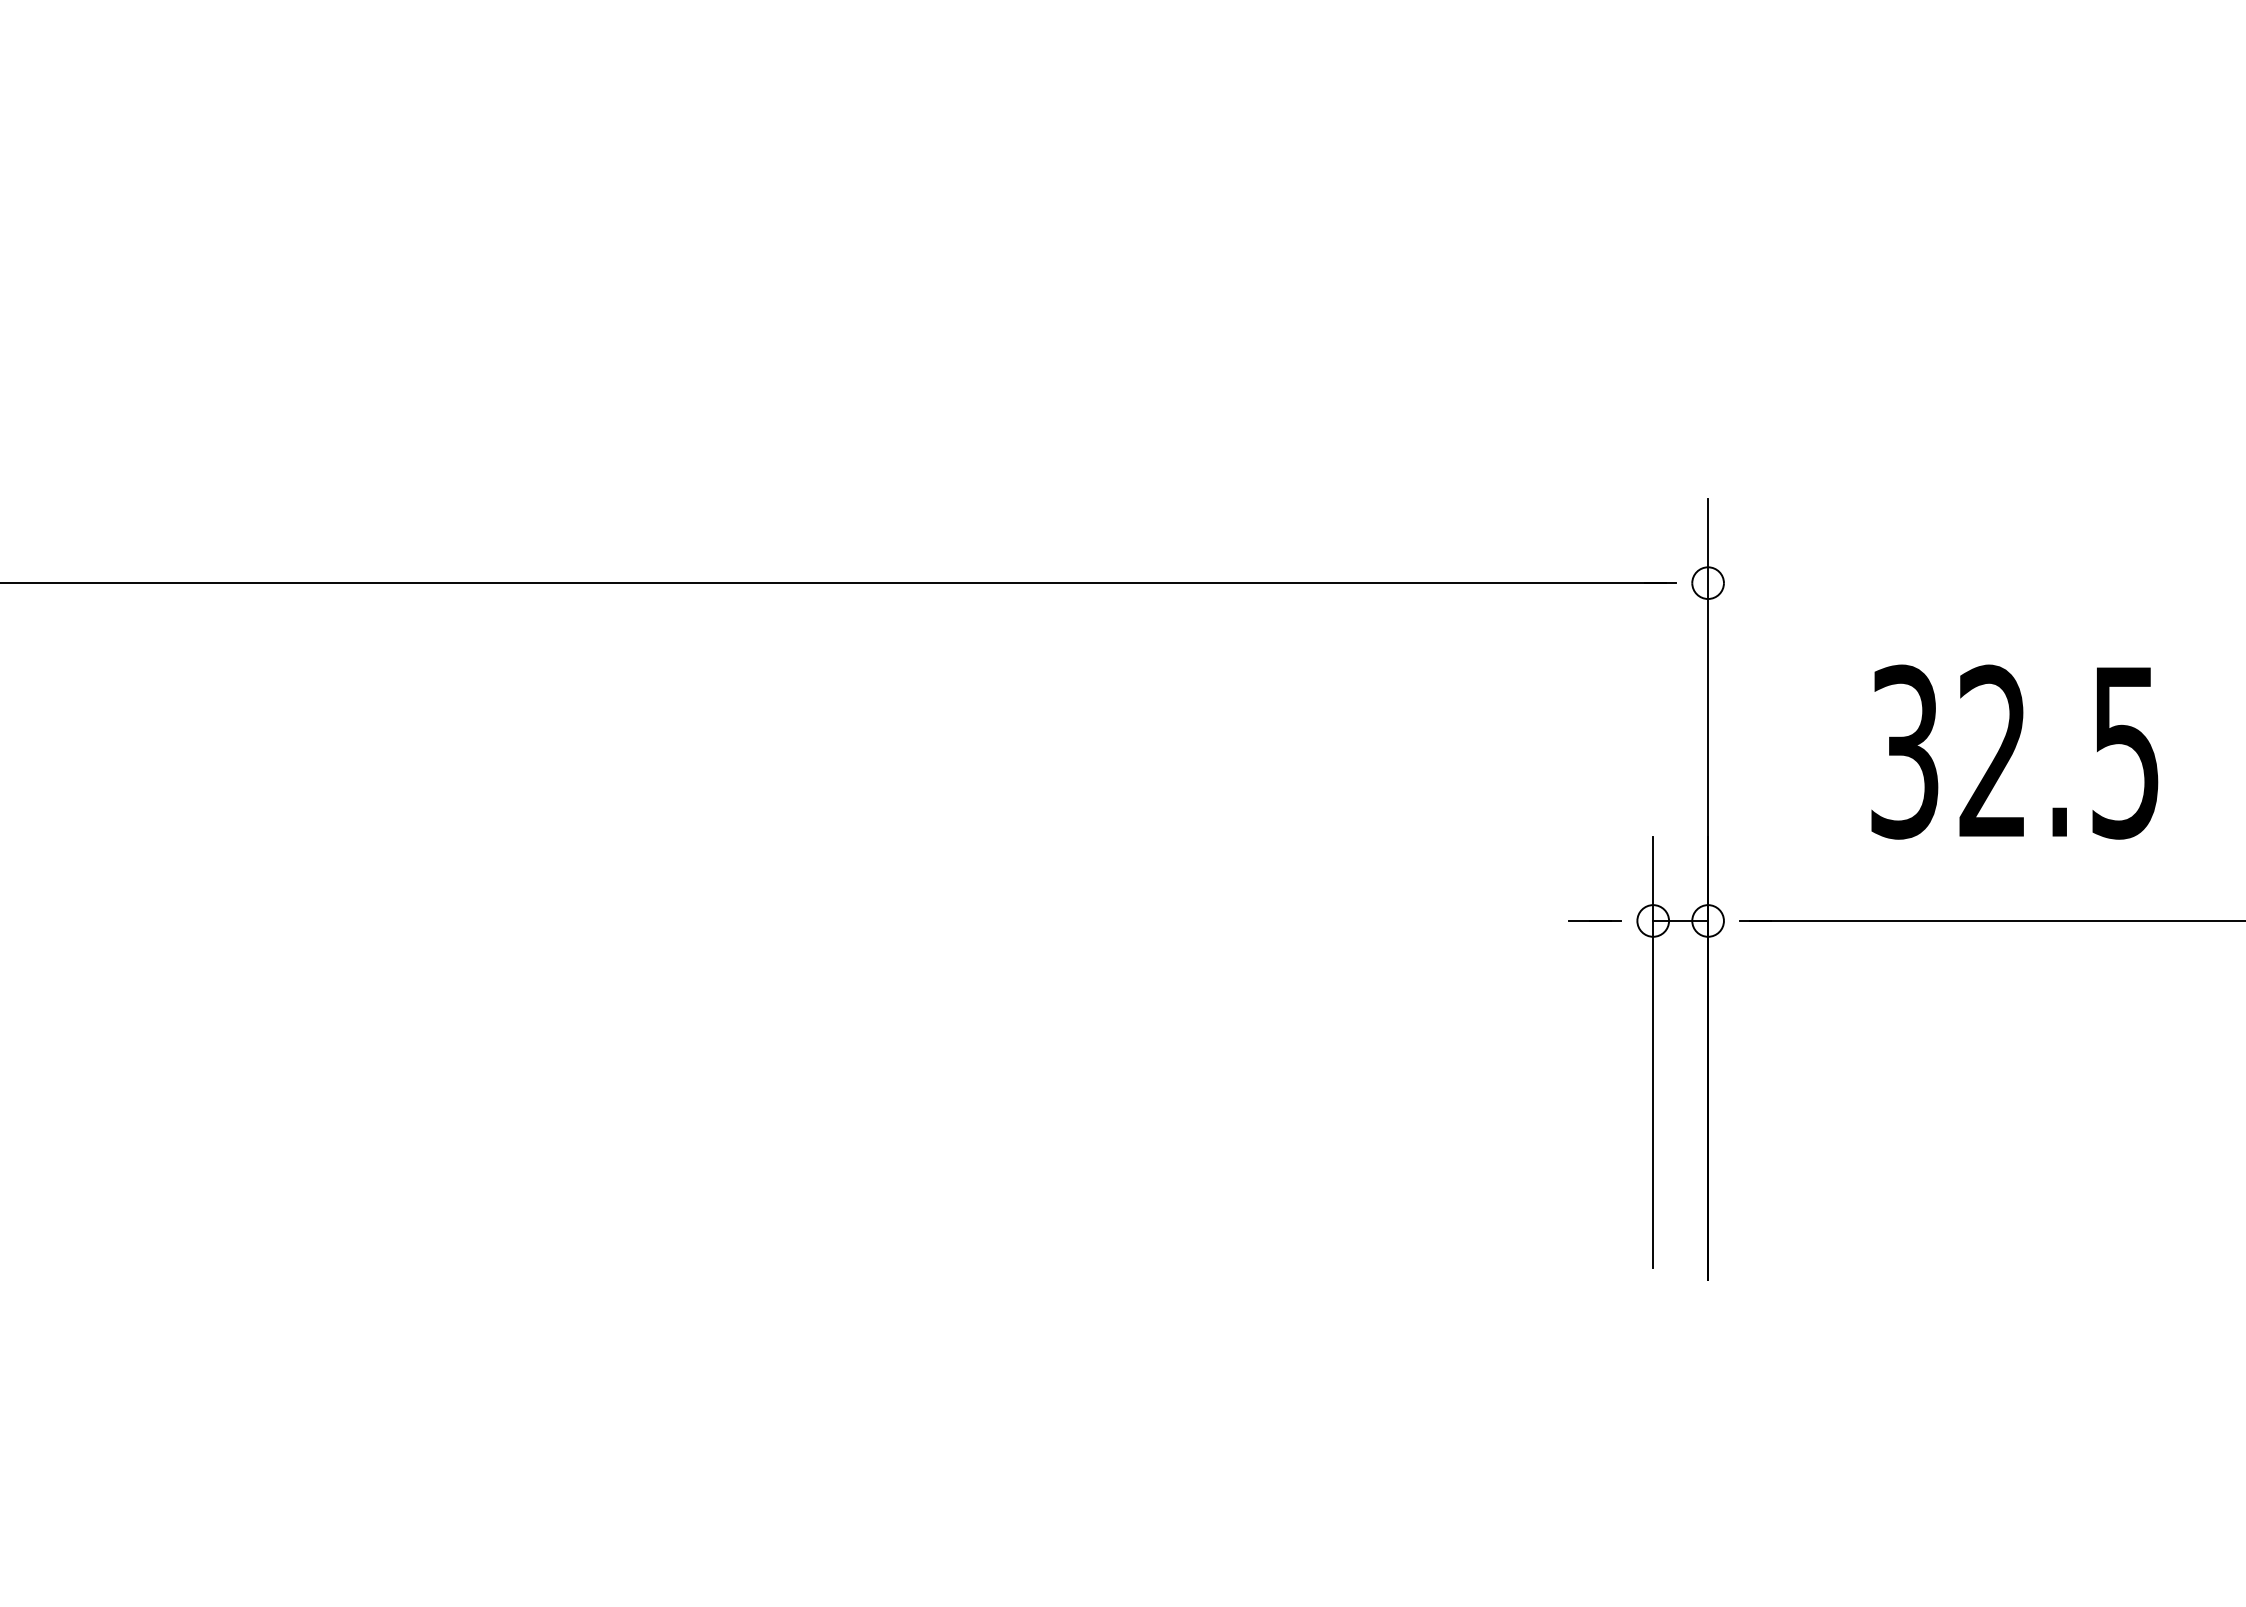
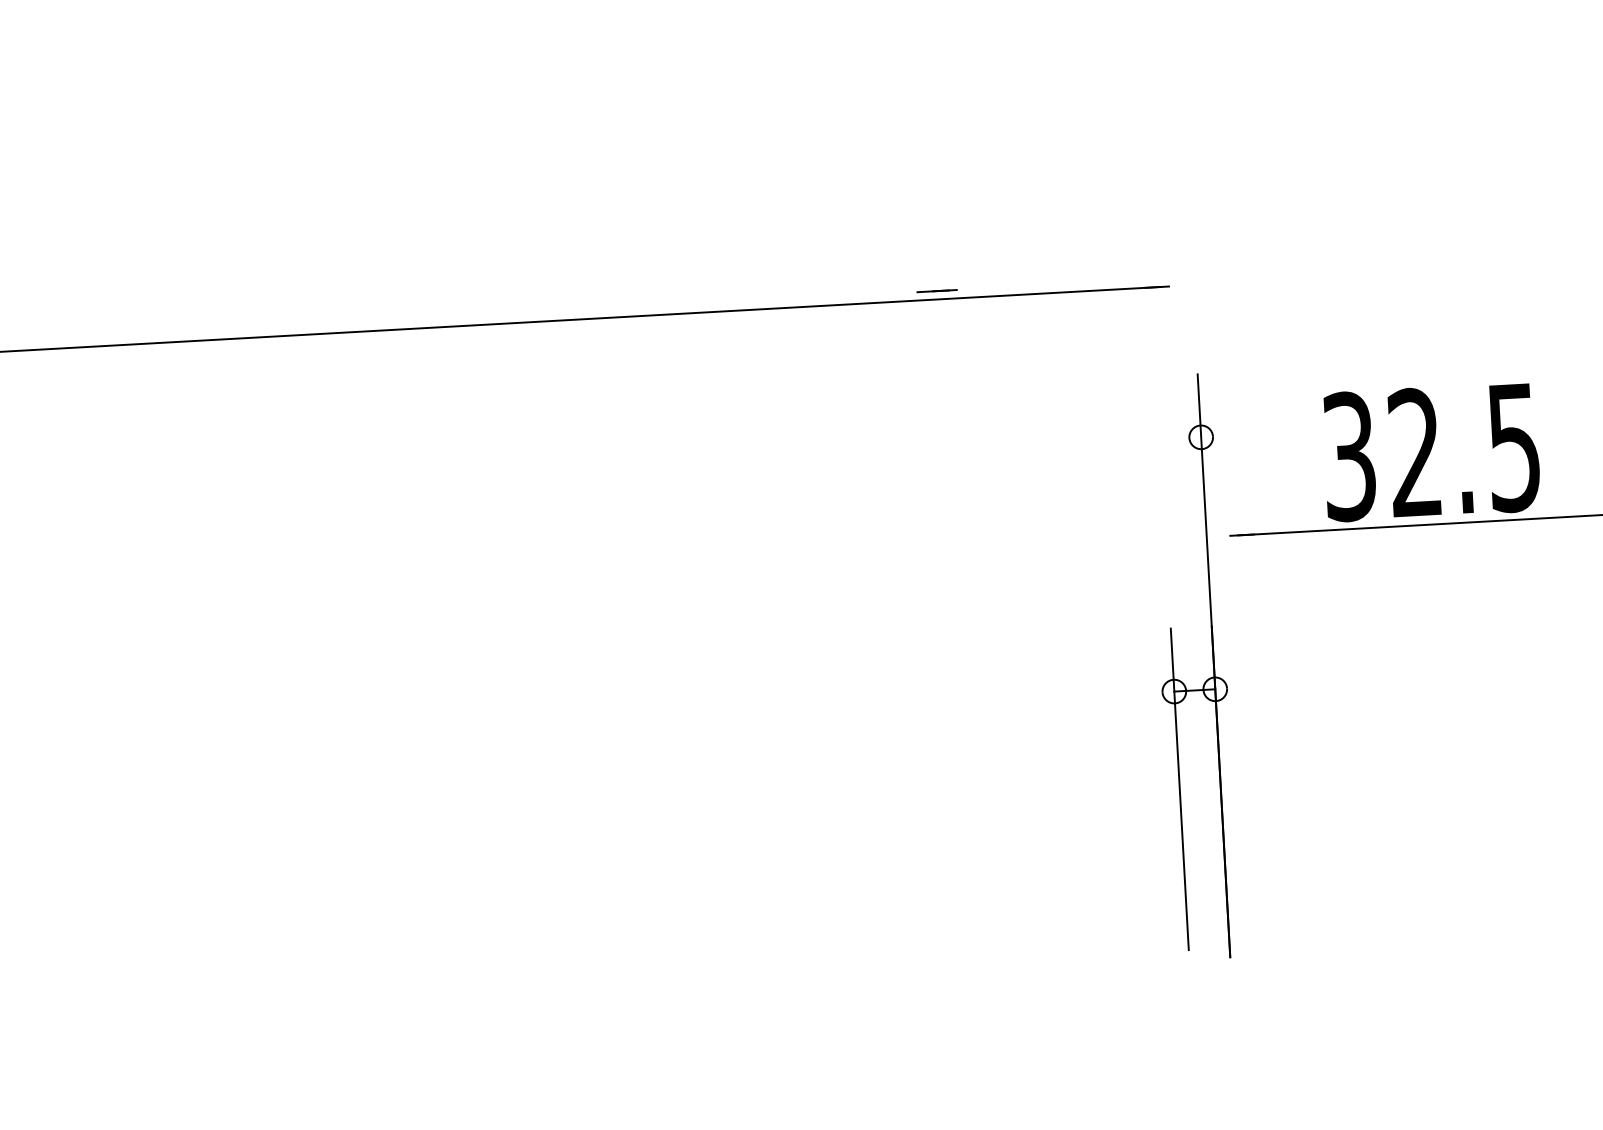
text: (2014, 751) -> (1431, 451), moved
part: (1663, 907) -> (1181, 681), moved
line: (1594, 920) -> (936, 290), moved

